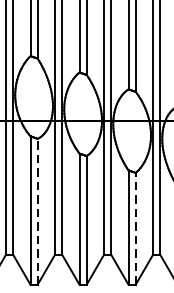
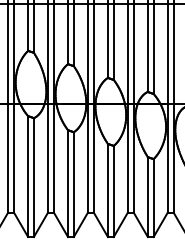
line: (37, 211) -> (33, 177), dashed -> solid
line: (135, 228) -> (113, 191), dashed -> solid

